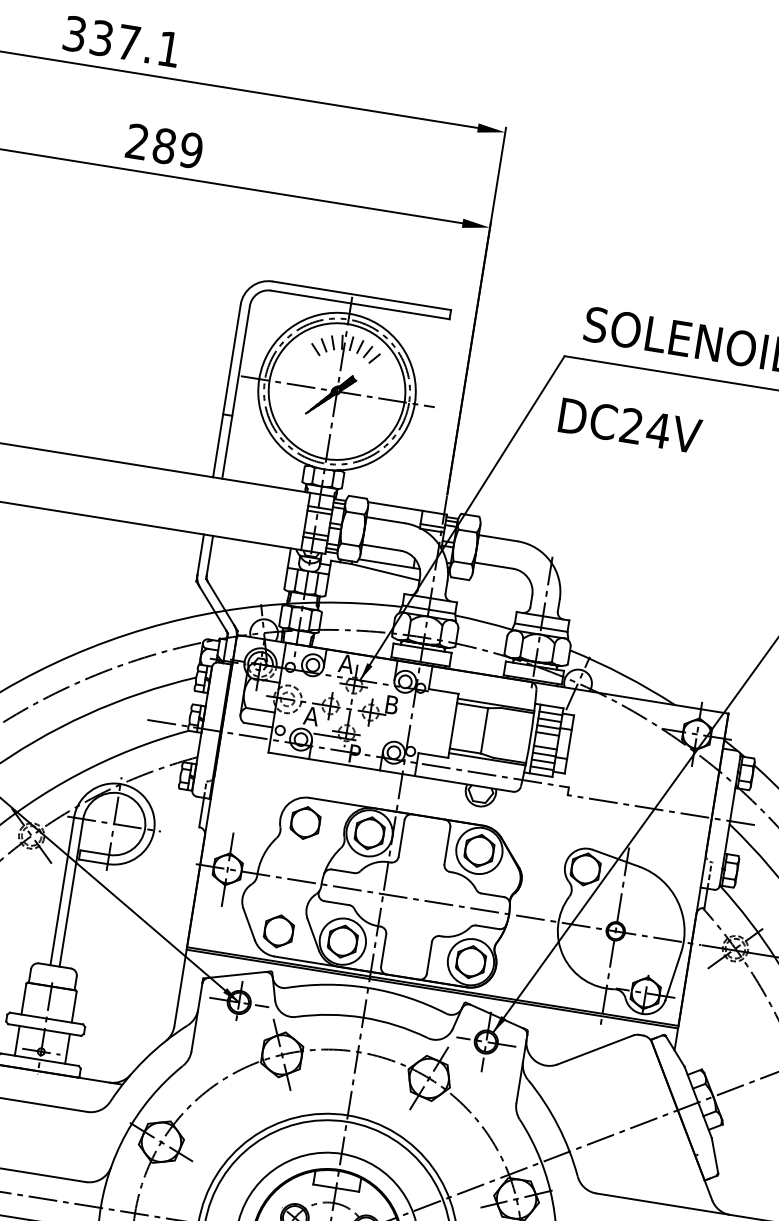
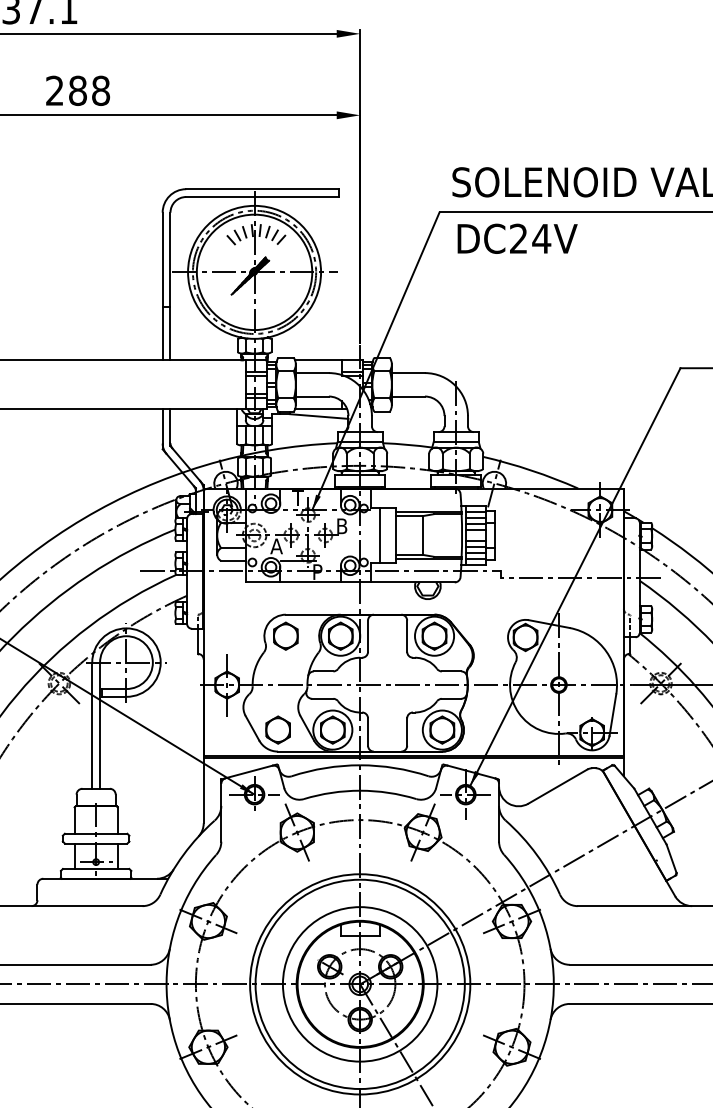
text: (190, 149) -> (100, 90), 289 -> 288
text: (630, 425) -> (517, 238), moved
text: (346, 663) -> (298, 497), A -> T
line: (433, 722) -> (379, 535), added

